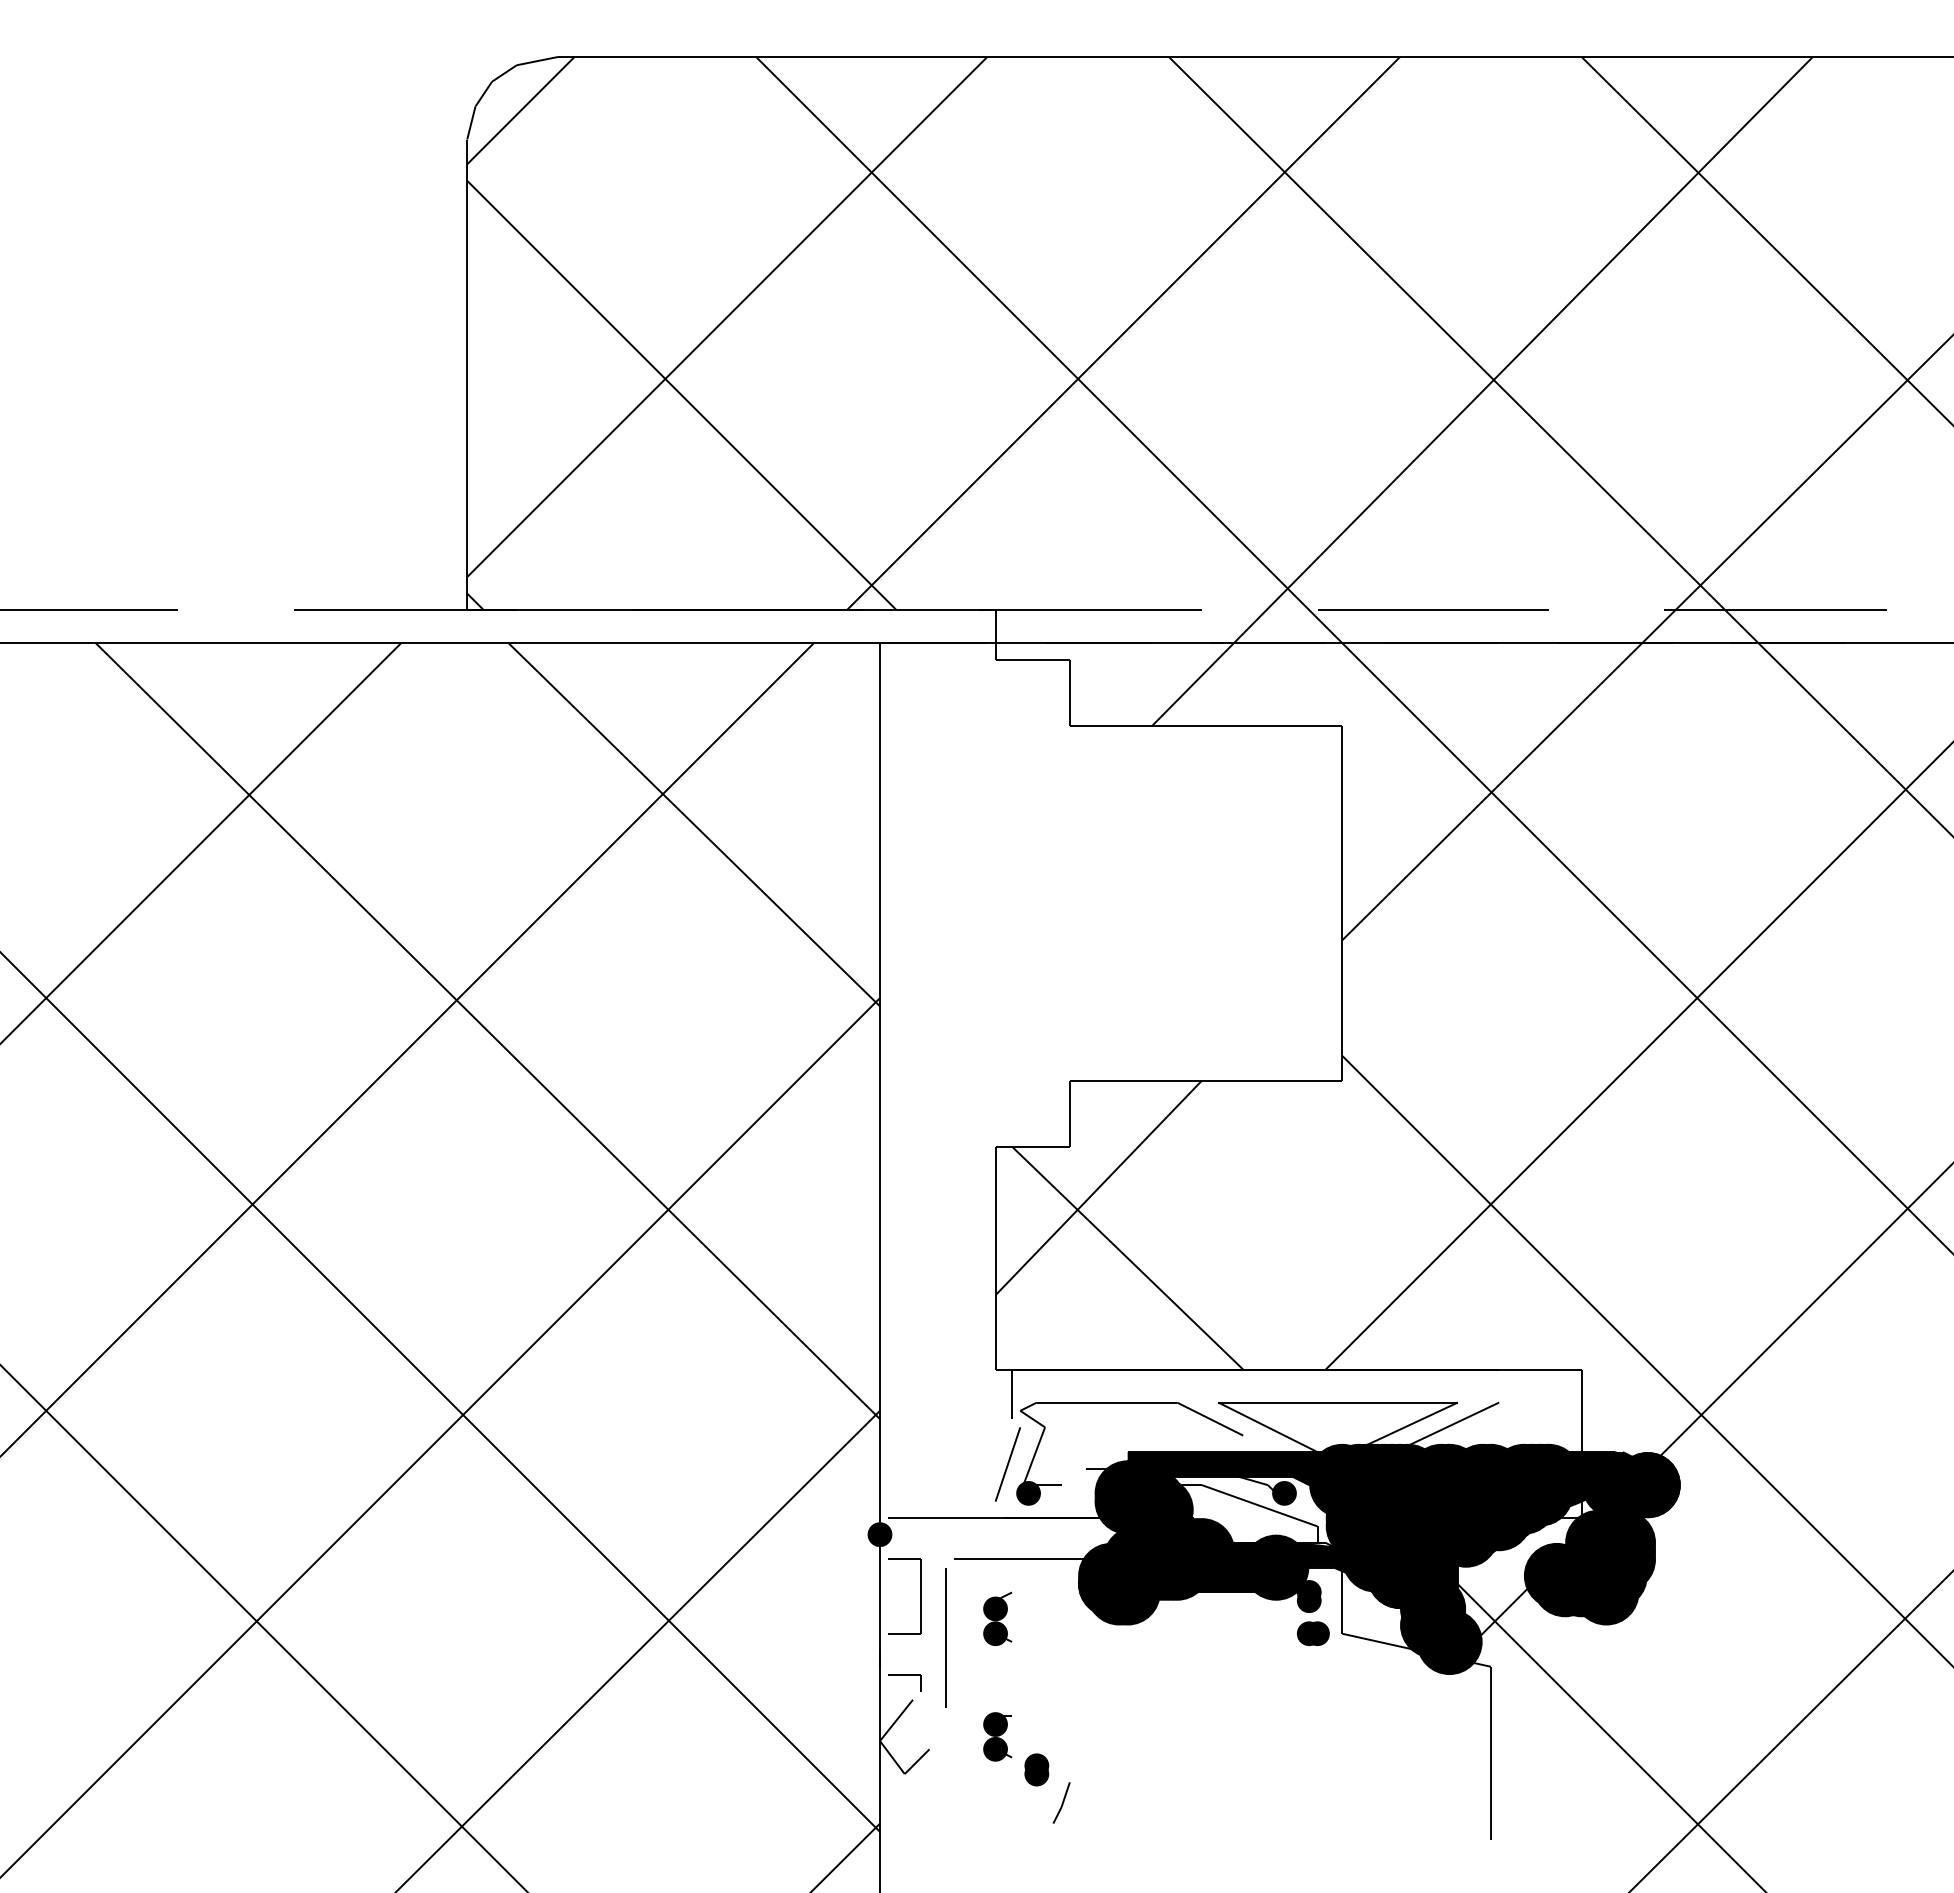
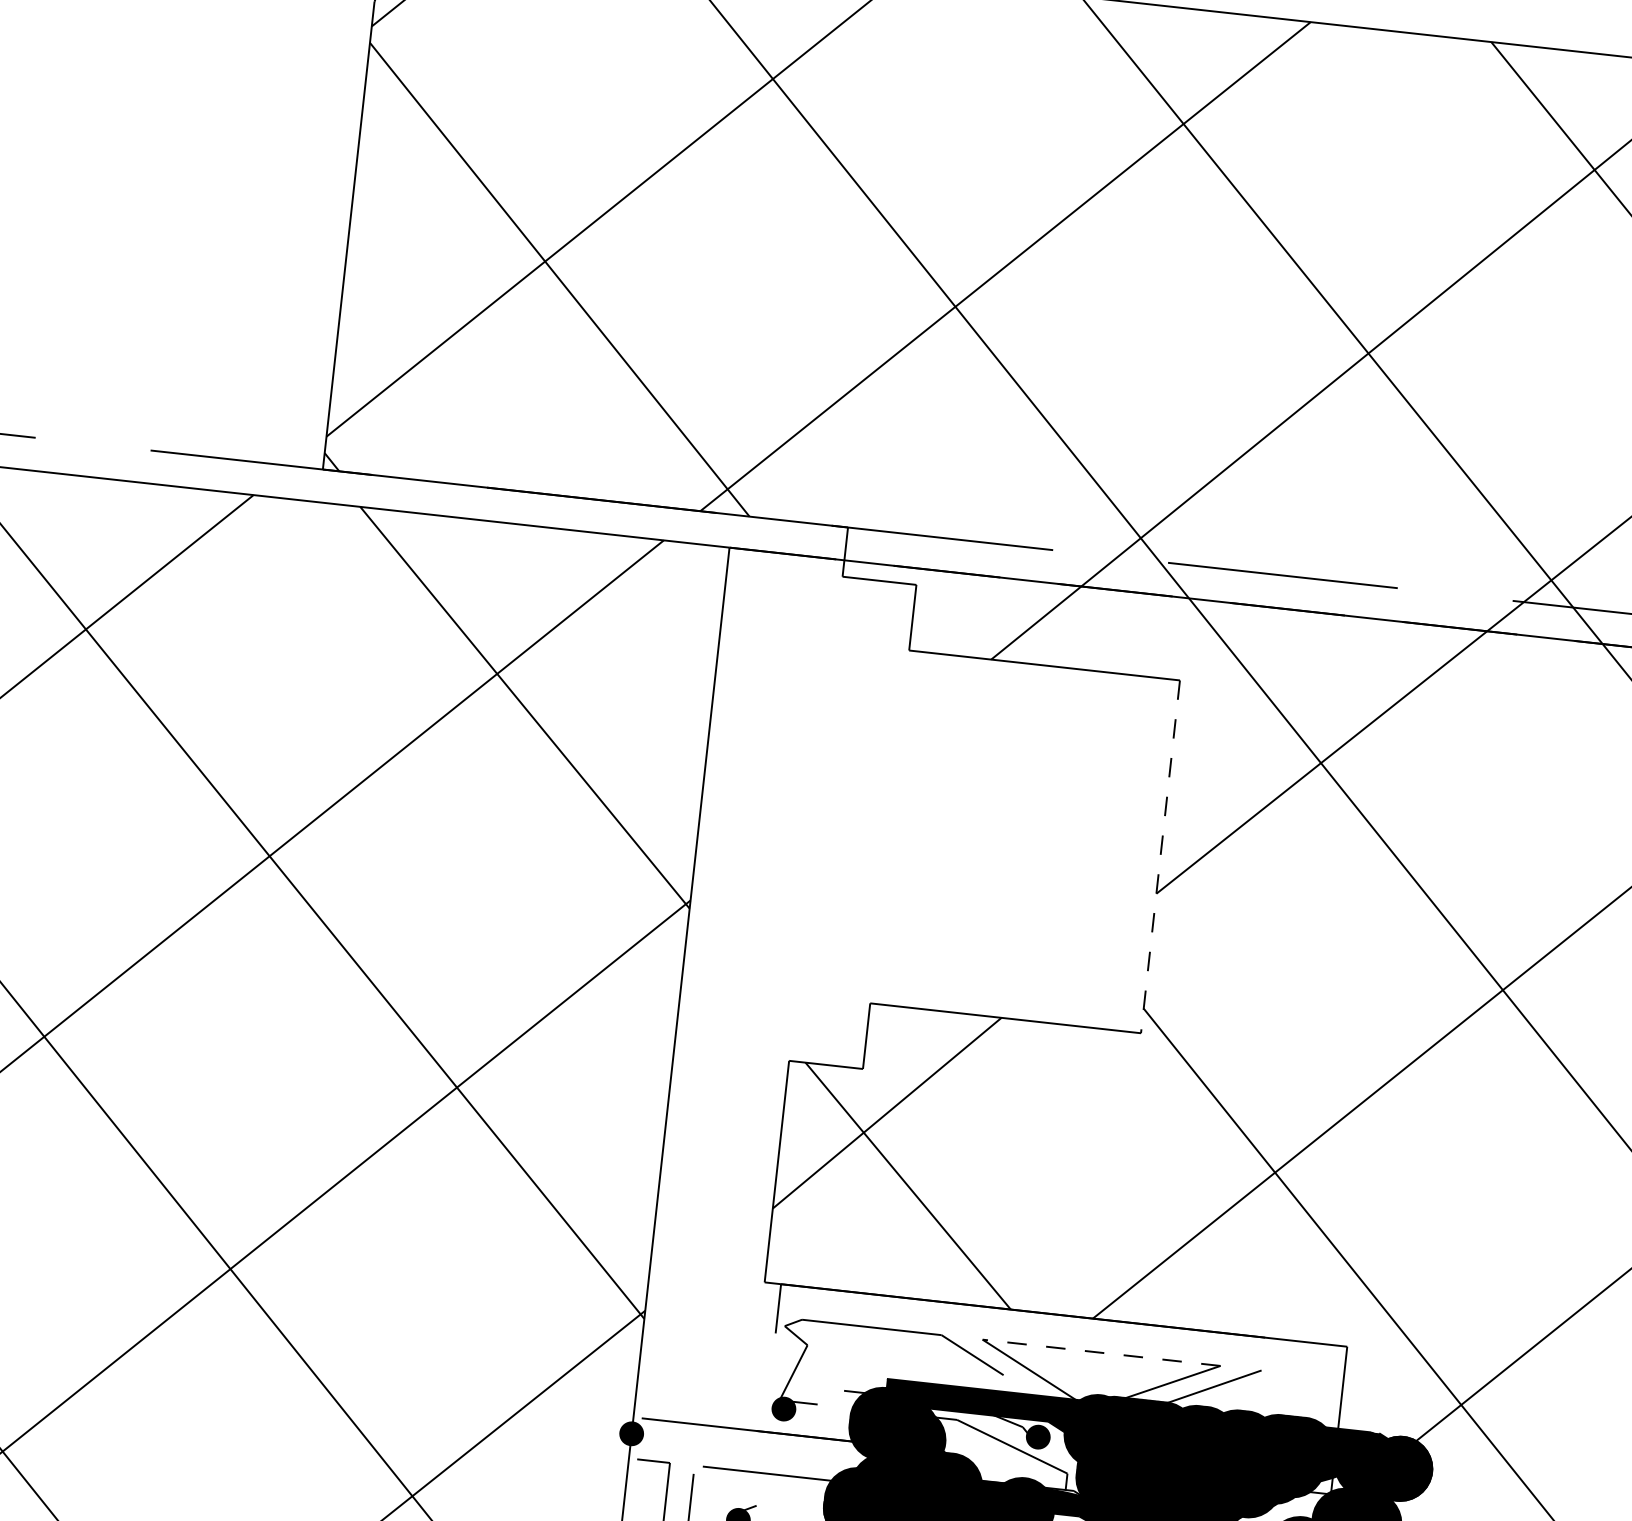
line: (1342, 903) -> (1160, 857), solid -> dashed
line: (1338, 1402) -> (1101, 1352), solid -> dashed
line: (1007, 1464) -> (766, 1378), removed

